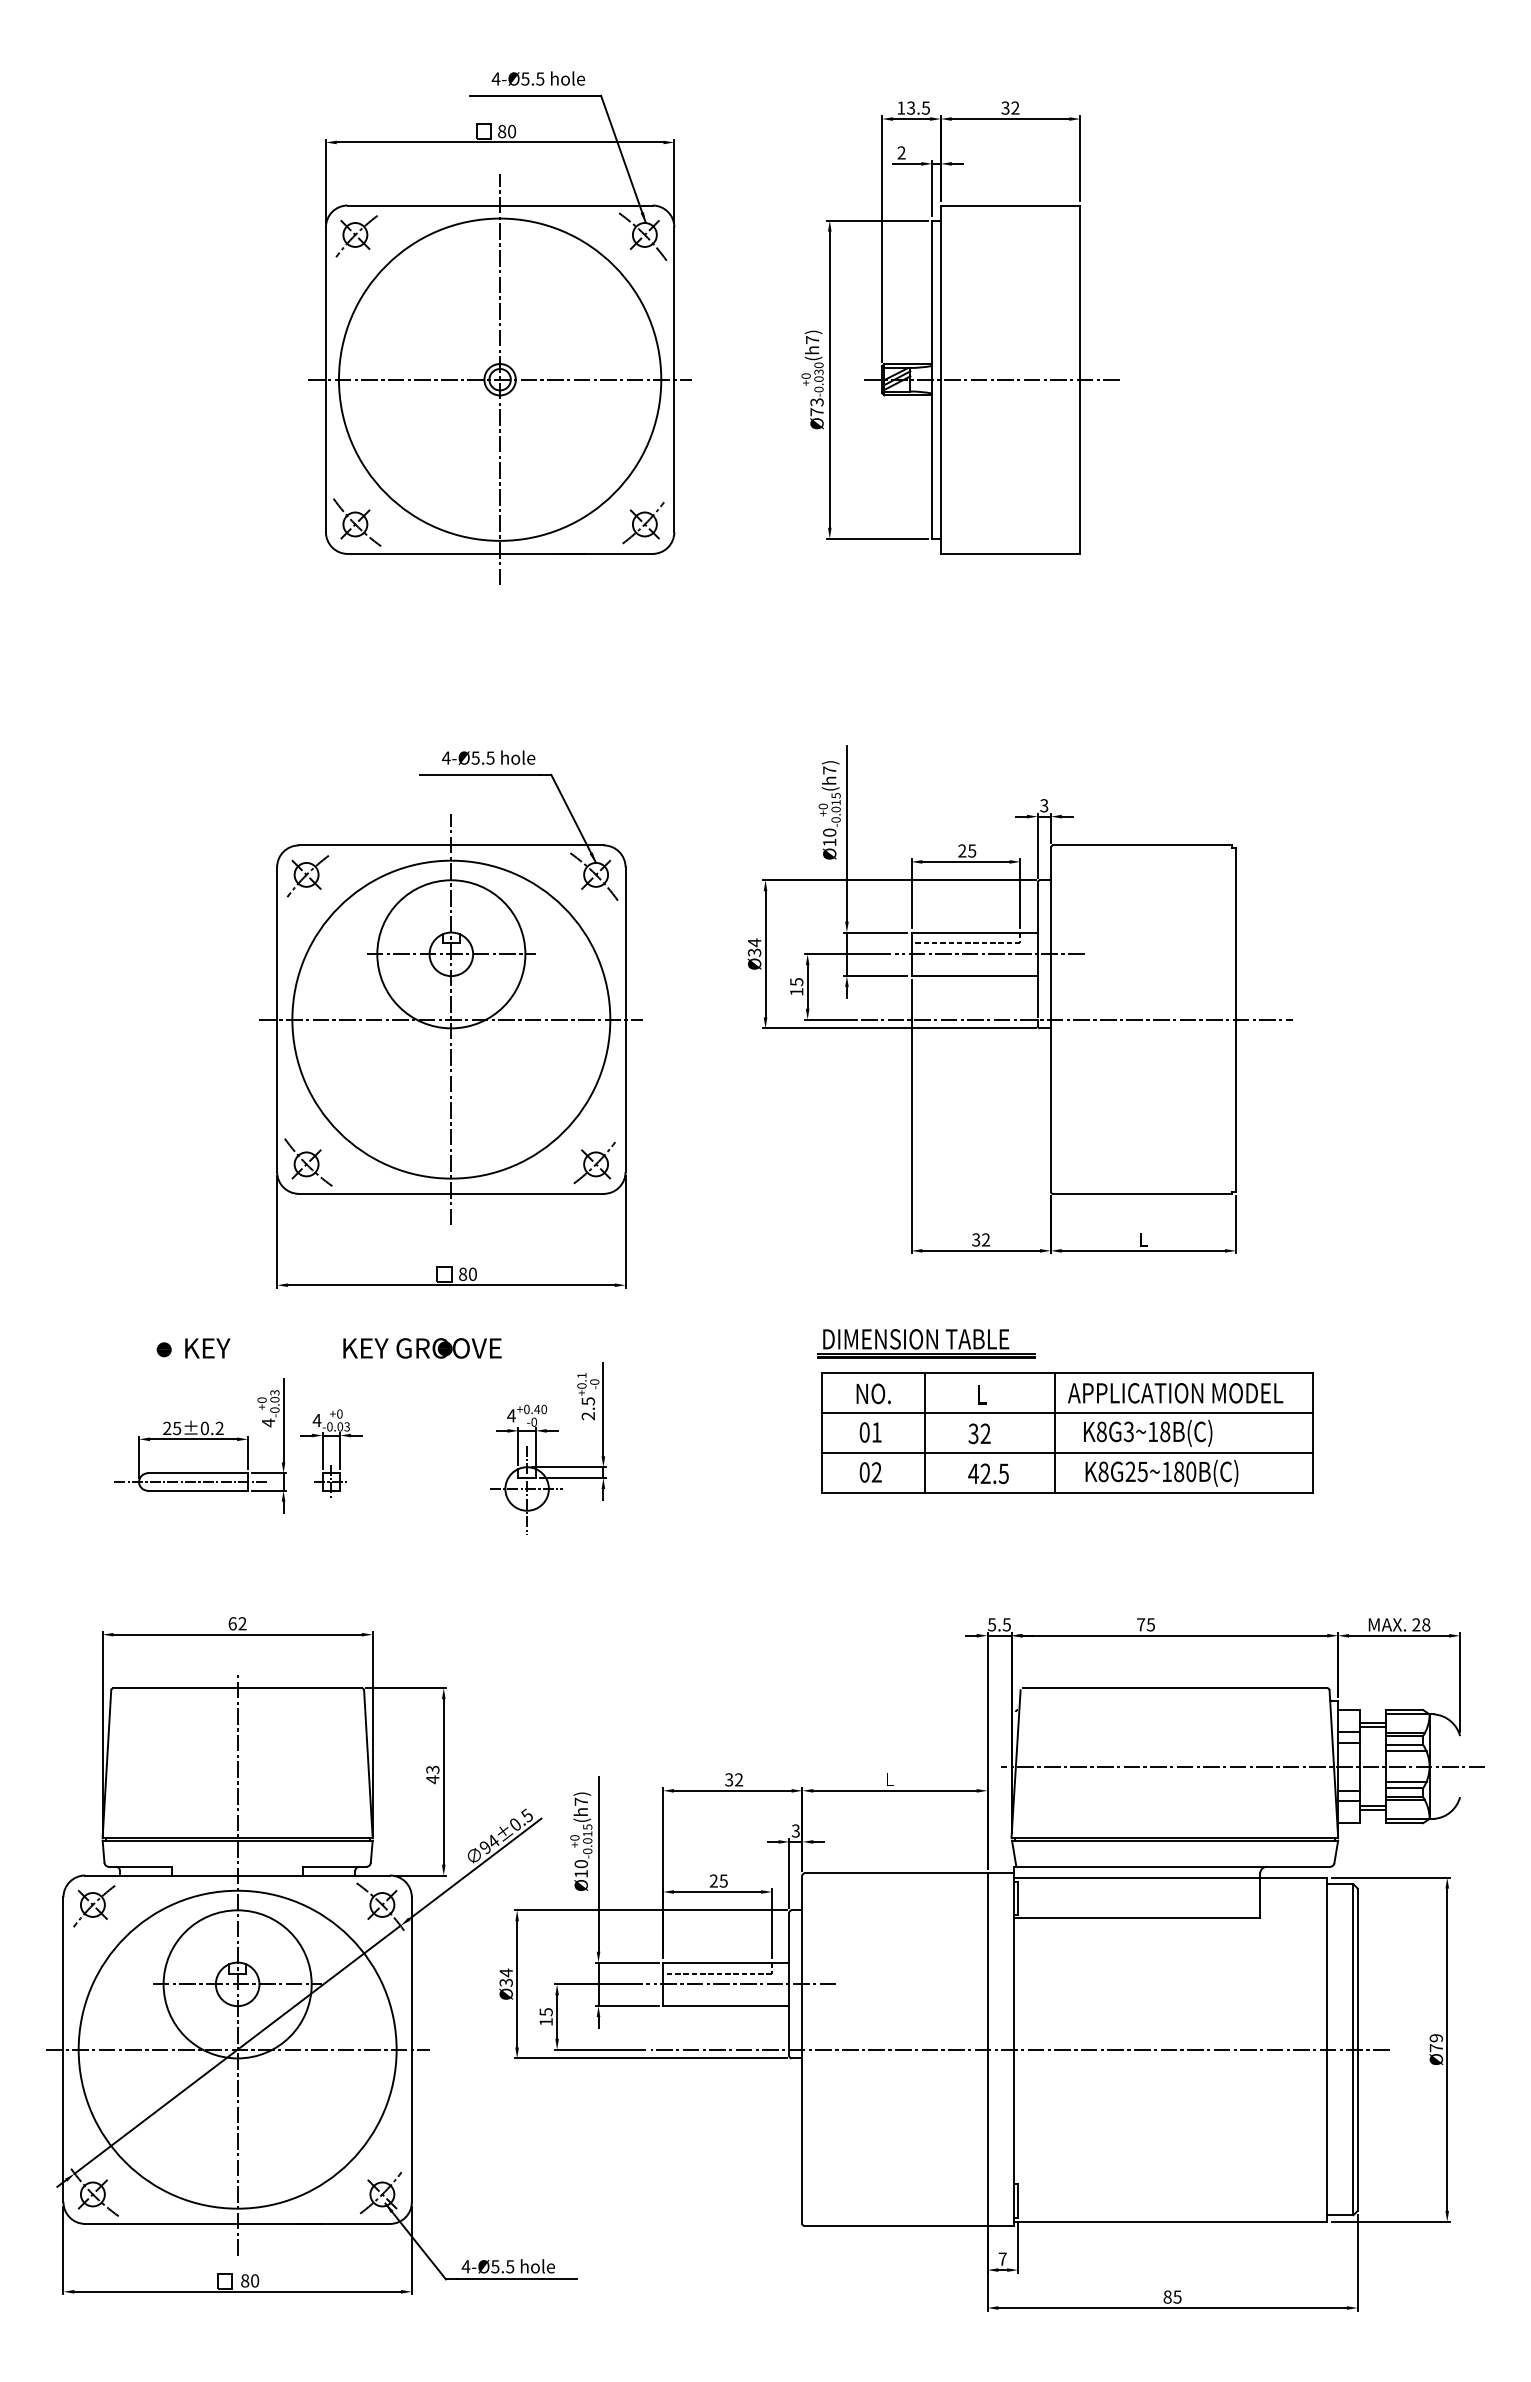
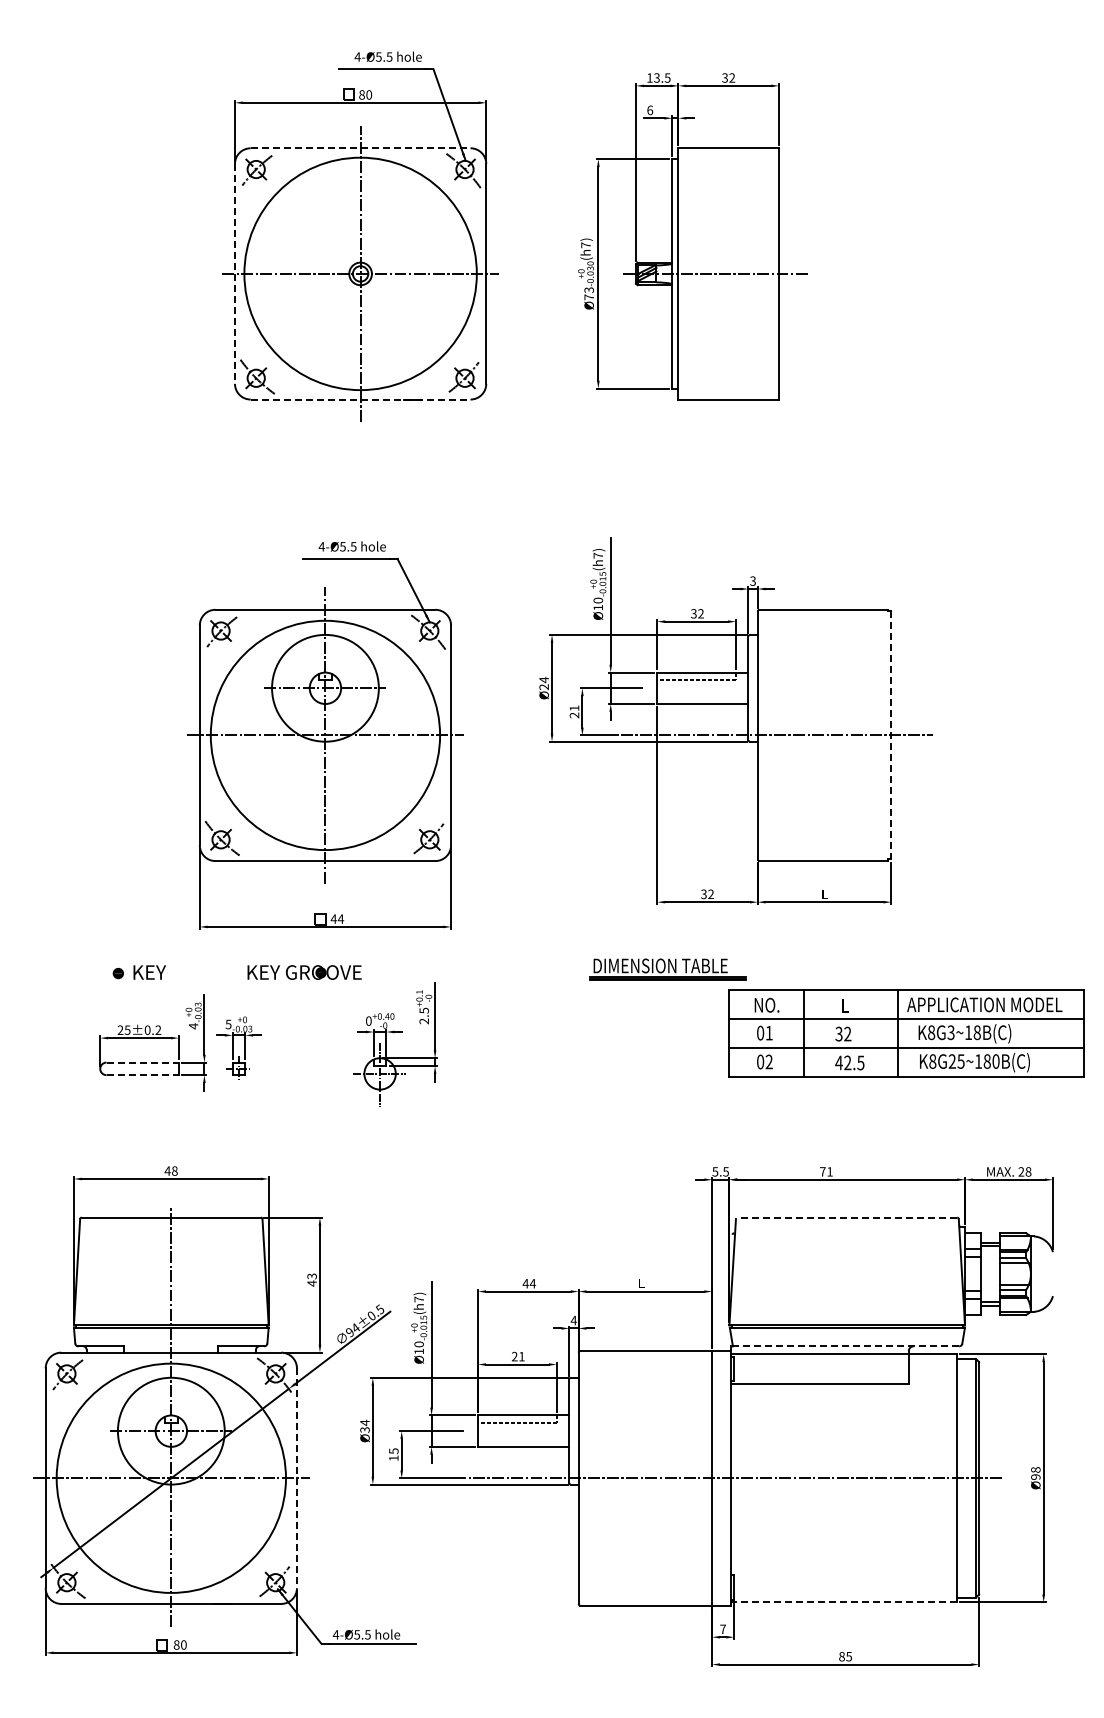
text: (902, 153) -> (650, 110), 2 -> 6
line: (499, 205) -> (360, 148), solid -> dashed
line: (325, 379) -> (234, 273), solid -> dashed
line: (499, 553) -> (360, 399), solid -> dashed
text: (967, 850) -> (697, 613), 25 -> 32
text: (755, 953) -> (544, 687), 34 -> 24
line: (989, 954) -> (713, 688), removed
text: (796, 986) -> (574, 711), 15 -> 21
line: (1236, 1019) -> (891, 735), solid -> dashed
text: (468, 1273) -> (337, 918), 80 -> 44
text: (511, 1414) -> (368, 1020), 4 -> 0
text: (316, 1420) -> (228, 1024), 4 -> 5
part: (1067, 1432) -> (906, 1033), moved
line: (199, 1473) -> (143, 1062), solid -> dashed
line: (190, 1481) -> (137, 1068), removed
line: (199, 1491) -> (143, 1075), solid -> dashed
text: (236, 1622) -> (170, 1170), 62 -> 48
text: (1150, 1624) -> (829, 1171), 75 -> 71
line: (1175, 1688) -> (847, 1217), solid -> dashed
line: (1243, 1767) -> (896, 1274), removed
text: (734, 1779) -> (529, 1283), 32 -> 44
text: (795, 1830) -> (573, 1320), 3 -> 4
line: (1172, 1866) -> (845, 1346), solid -> dashed
text: (723, 1880) -> (521, 1356), 25 -> 21
line: (741, 1984) -> (534, 1431), removed
text: (1435, 2043) -> (1035, 1473), Ø79 -> Ø98
line: (411, 2049) -> (296, 1478), solid -> dashed
line: (1171, 2221) -> (844, 1602), solid -> dashed

